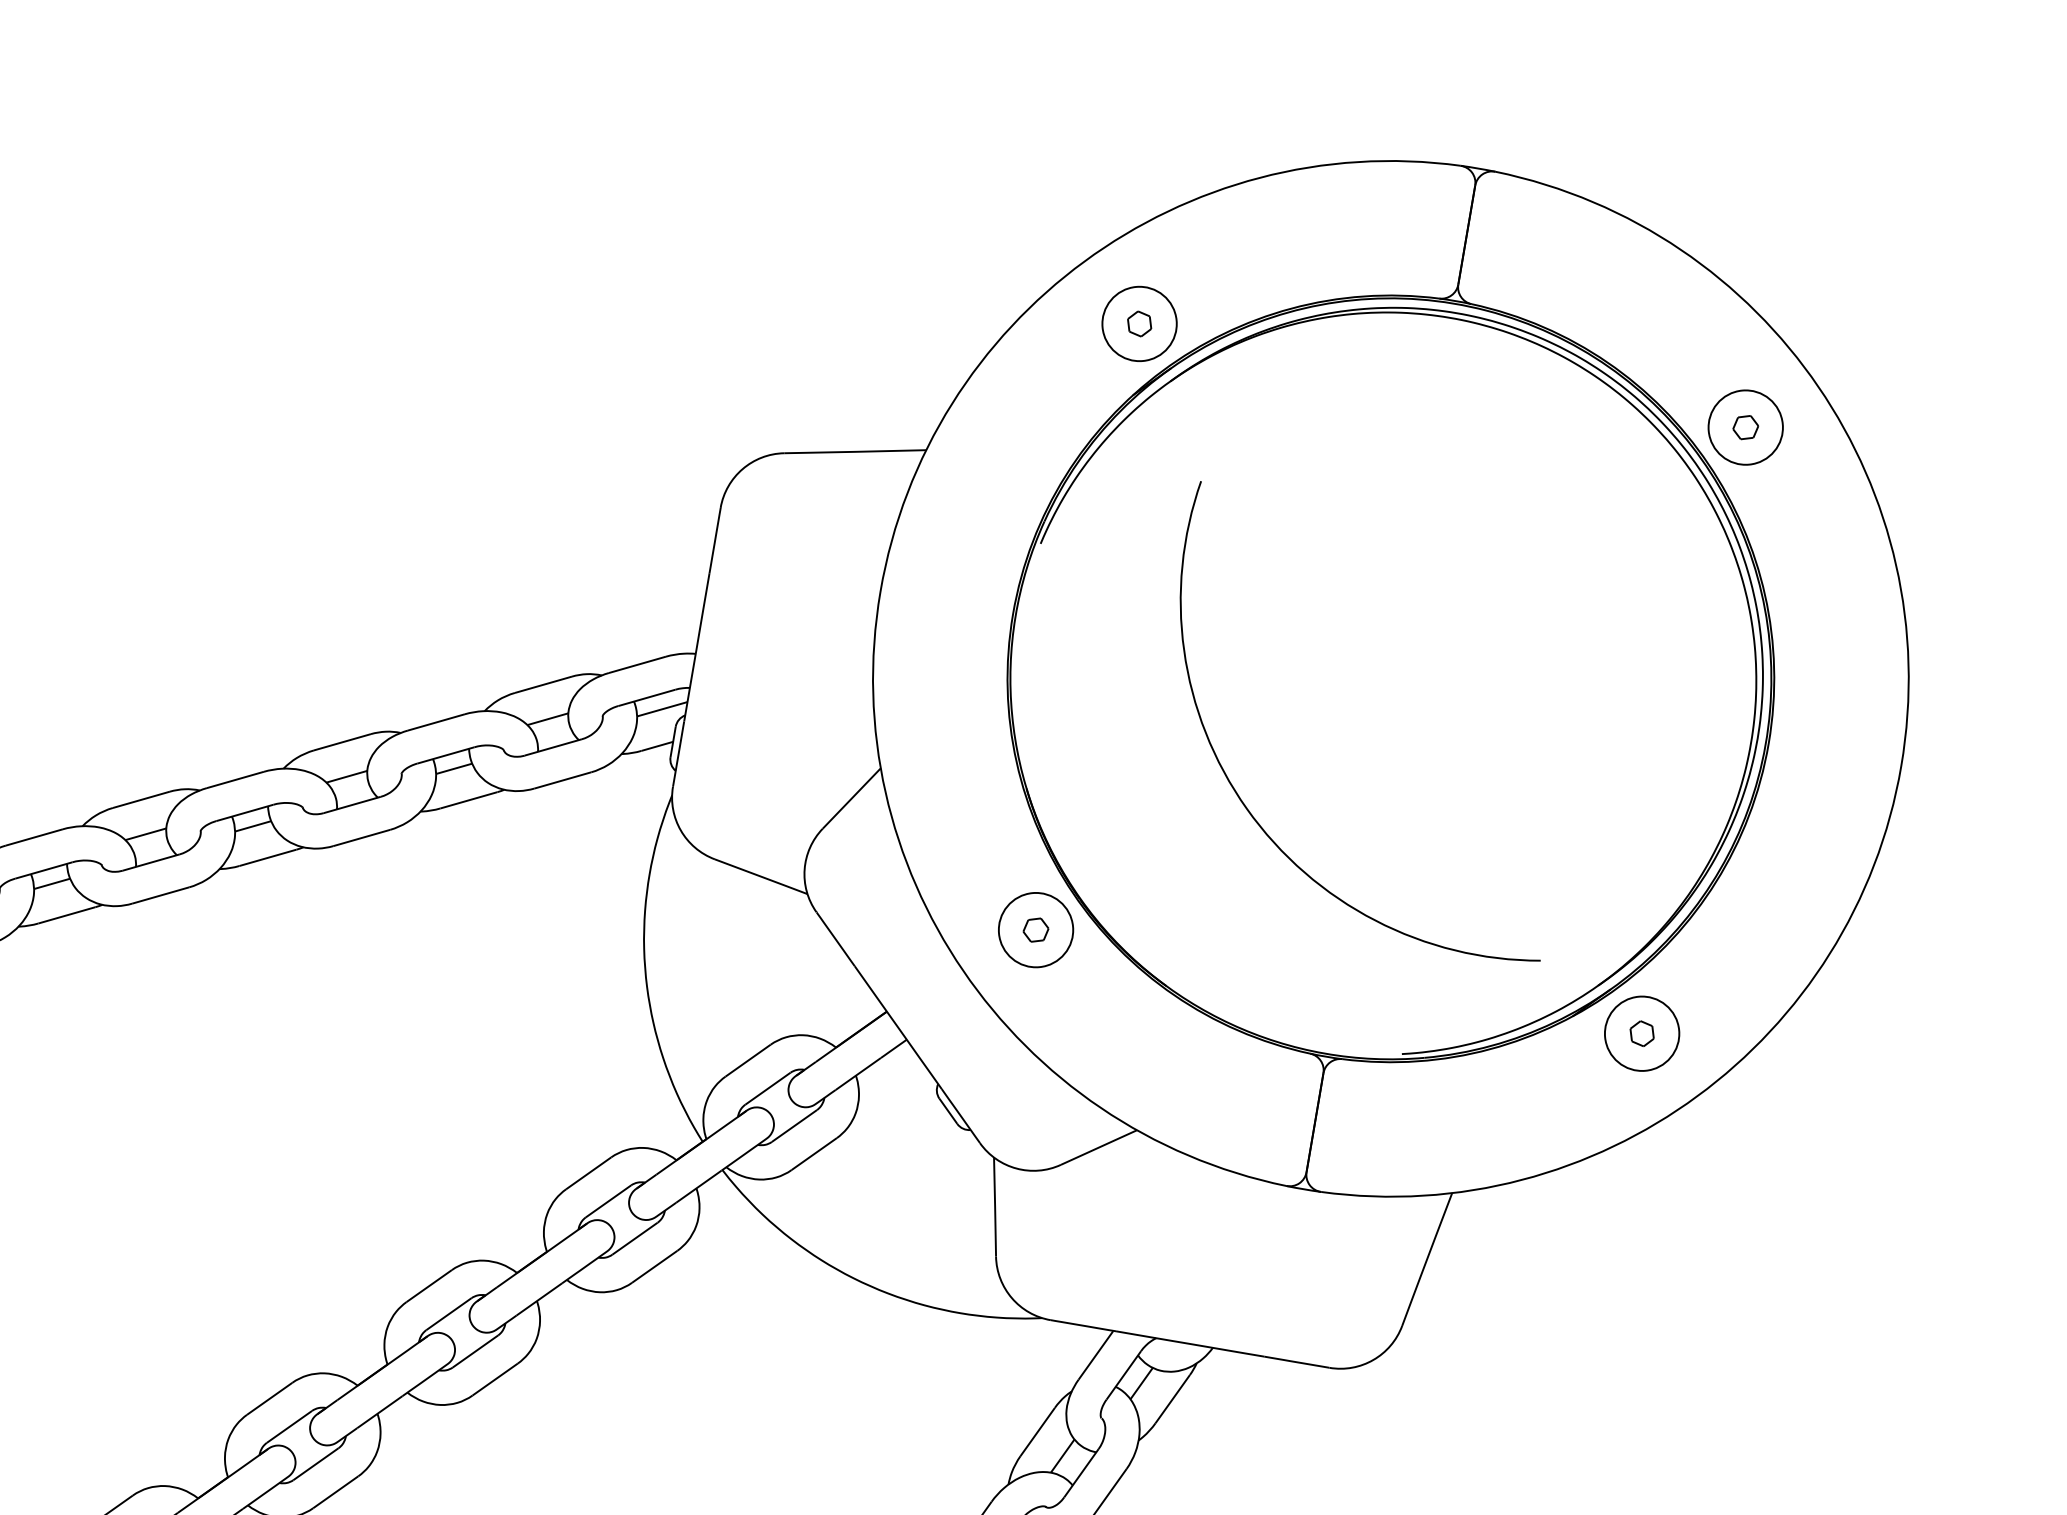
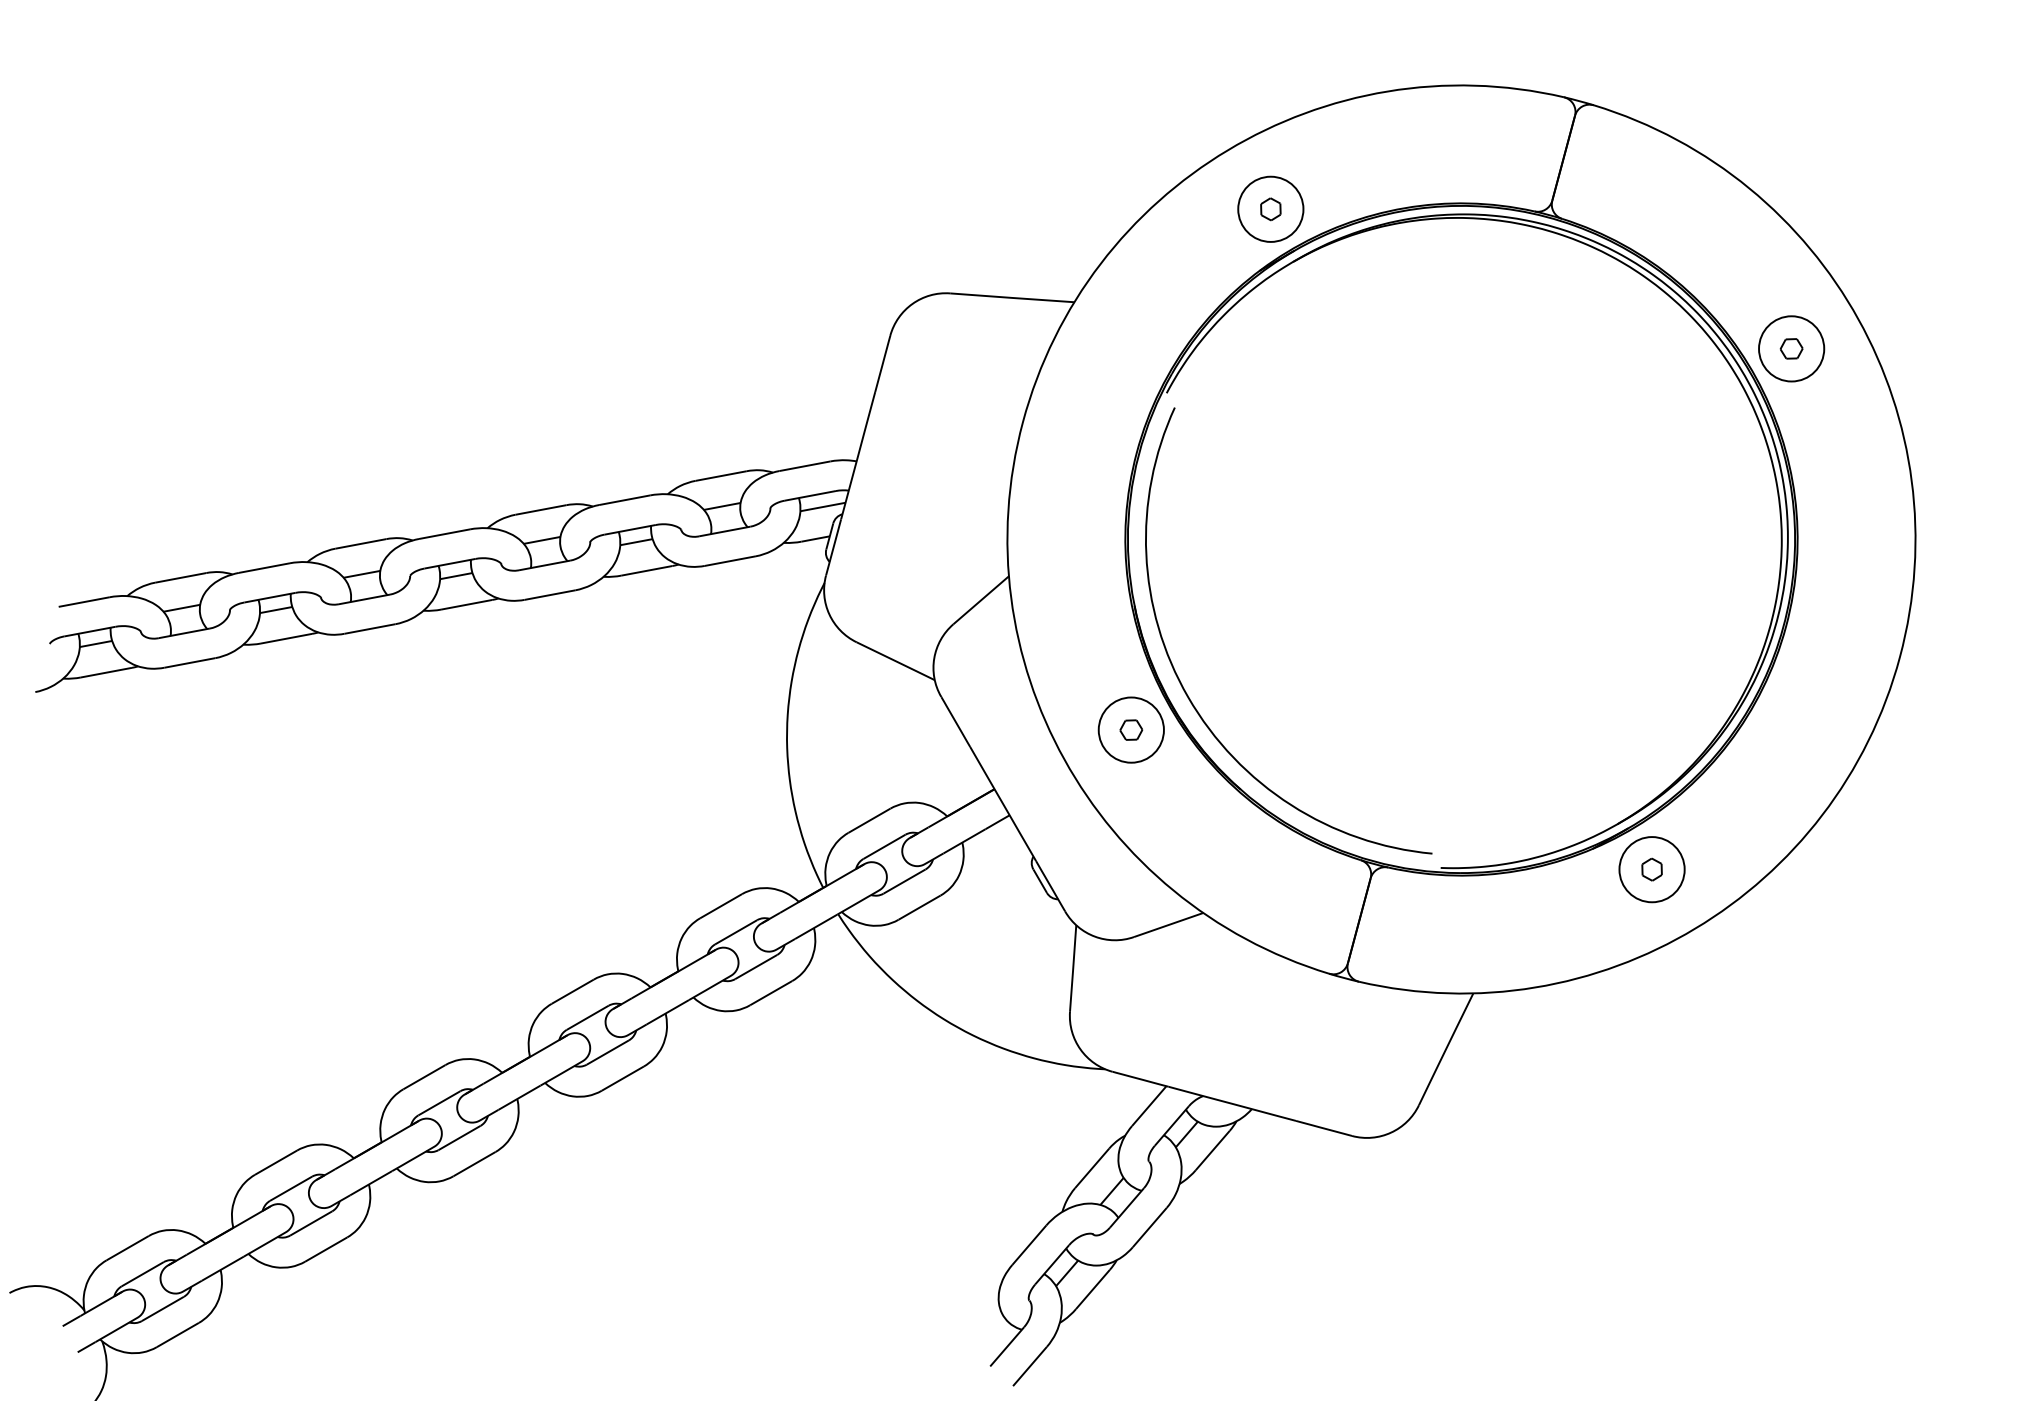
curve: (1244, 802) -> (1186, 691), moved

